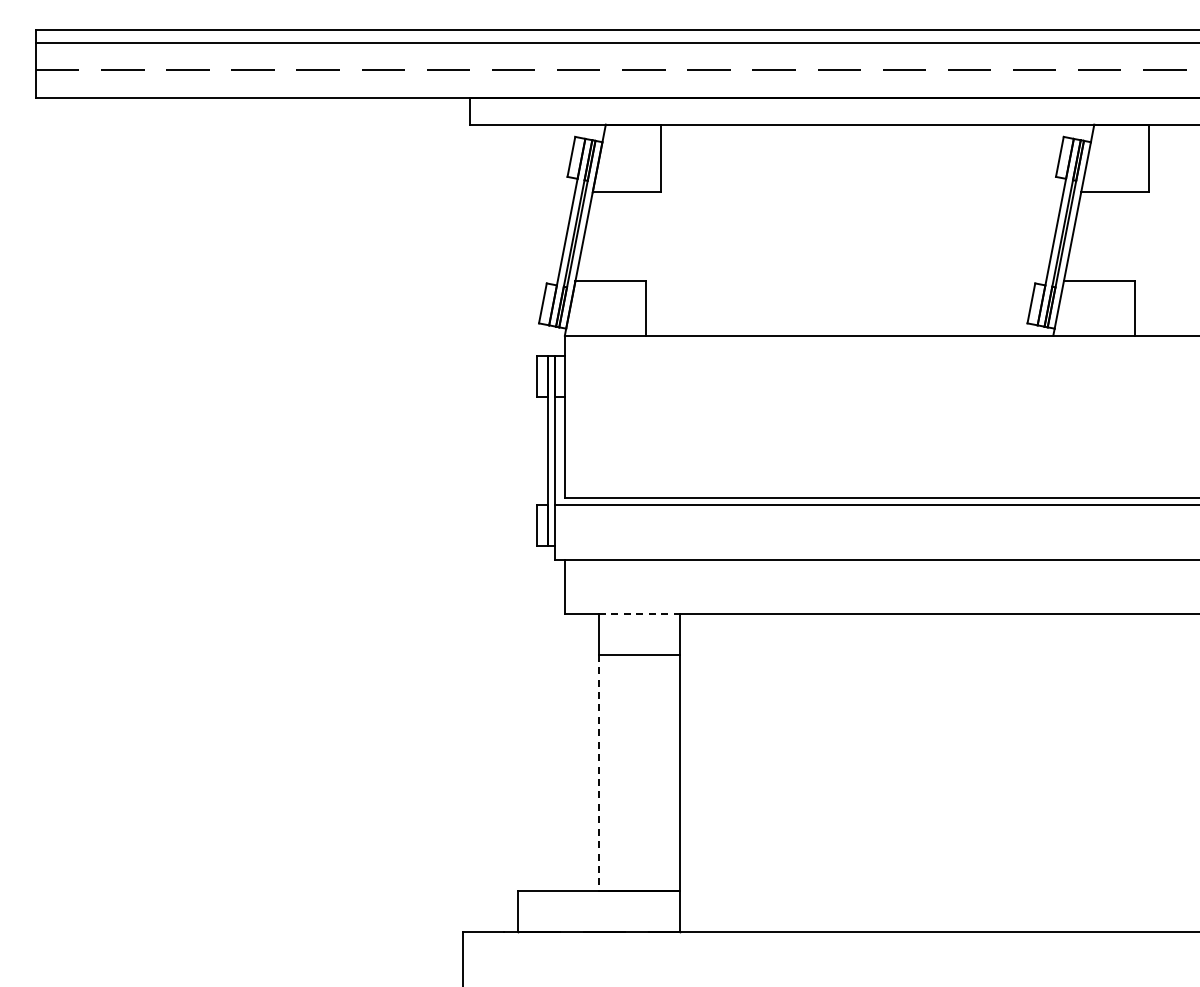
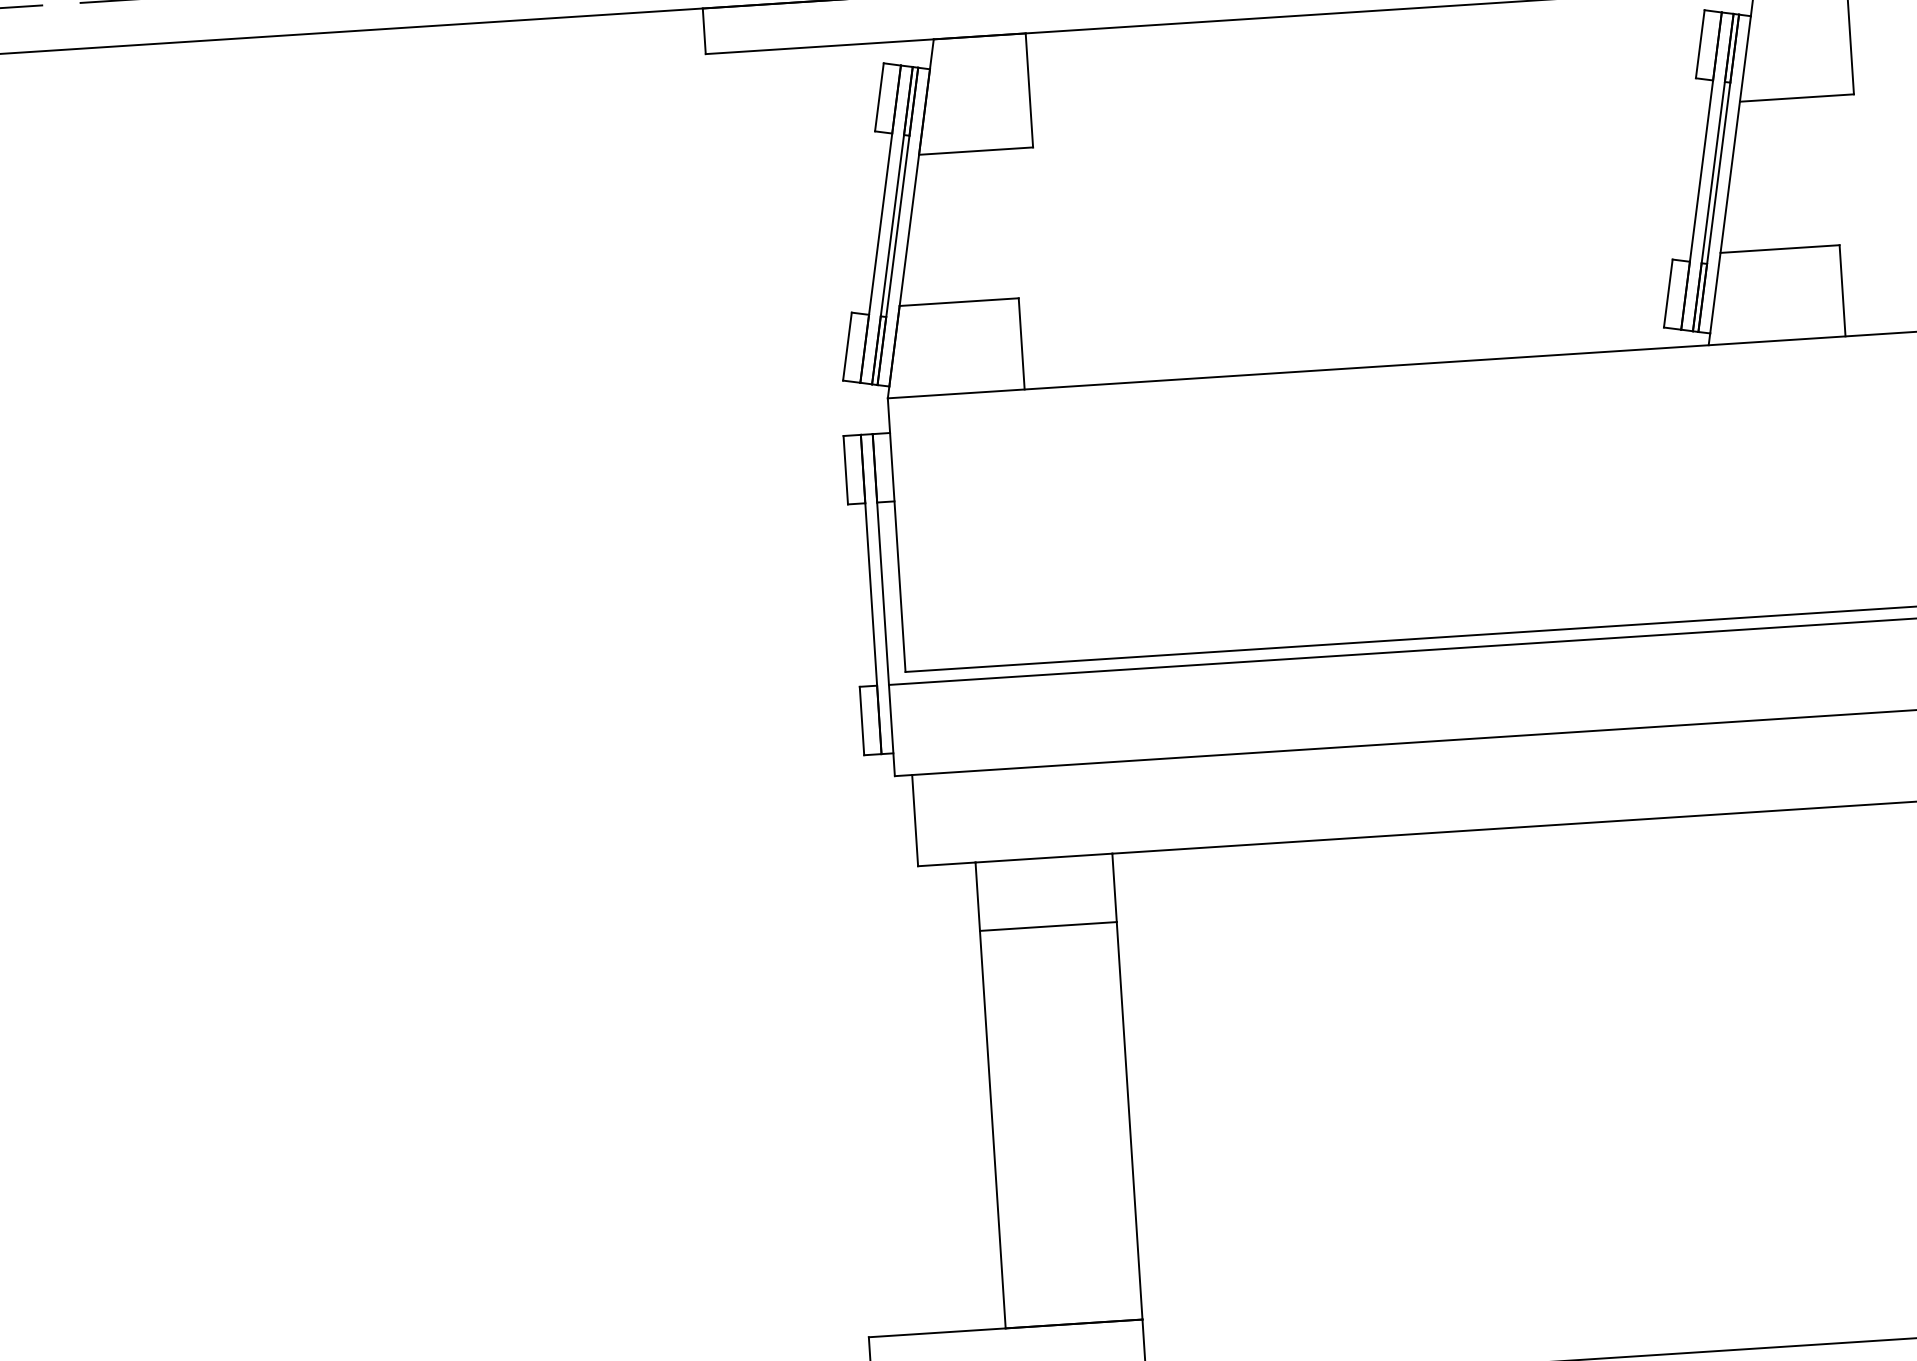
line: (639, 614) -> (1043, 858), dashed -> solid
line: (599, 773) -> (993, 1130), dashed -> solid

